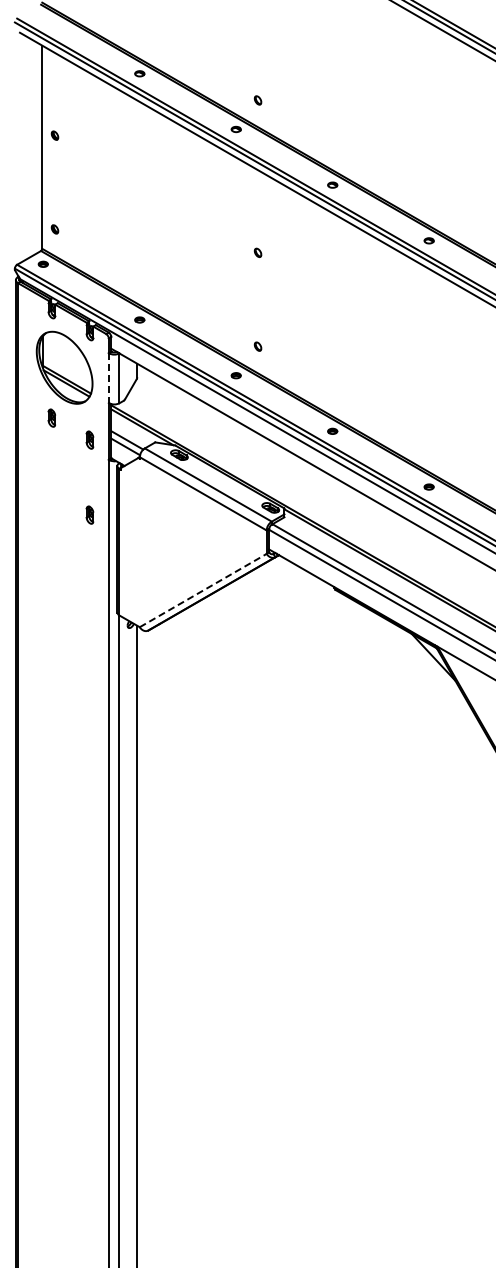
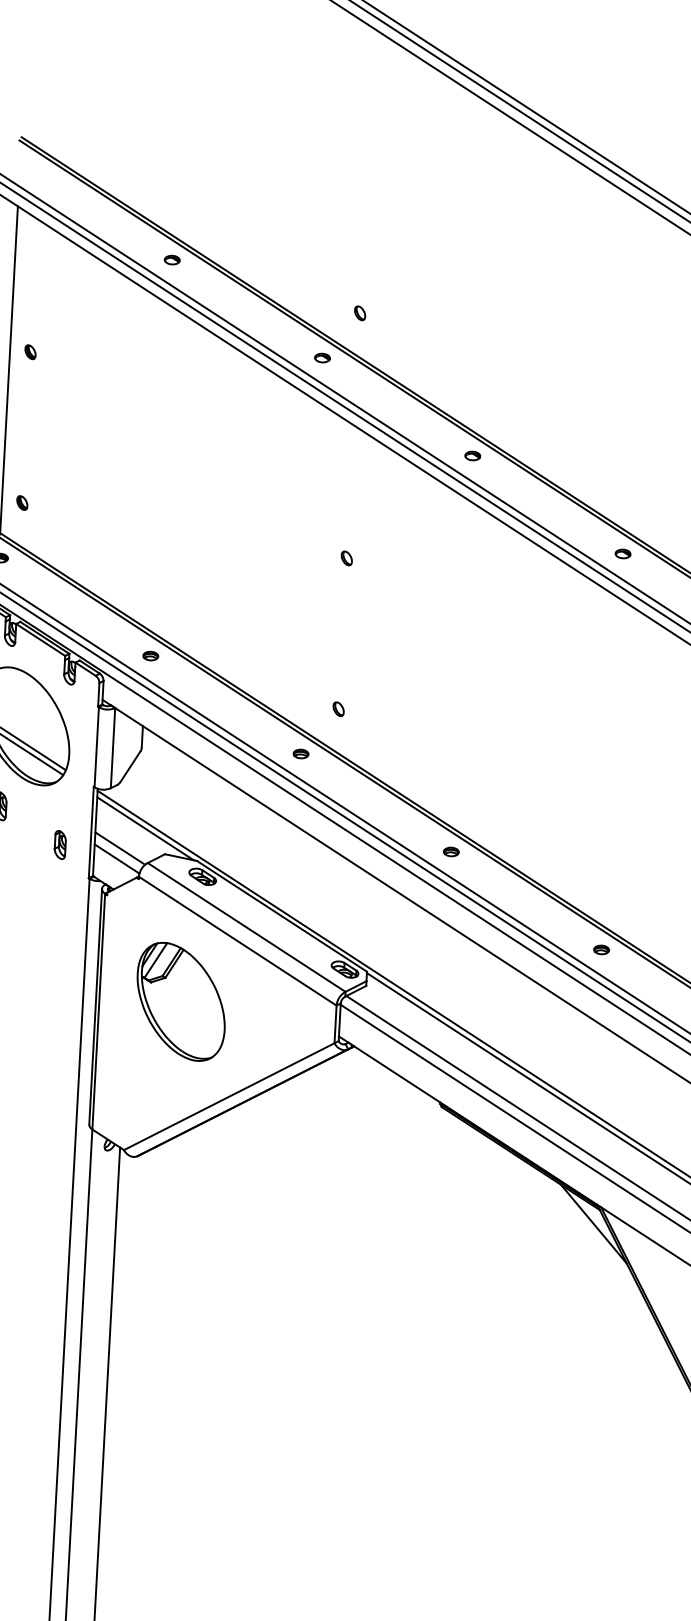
line: (109, 378) -> (96, 747), dashed -> solid
part: (89, 514) -> (52, 964), removed
part: (170, 533) -> (181, 1002), added
line: (203, 590) -> (229, 1096), dashed -> solid

